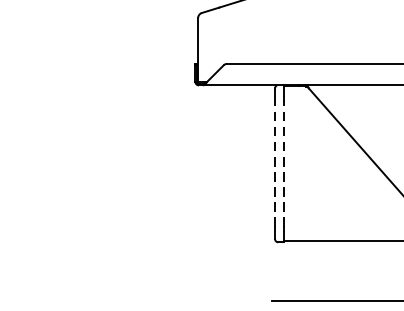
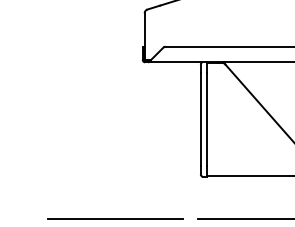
line: (274, 163) -> (200, 119), dashed -> solid
line: (284, 163) -> (207, 119), dashed -> solid
line: (156, 300) -> (114, 219), added

